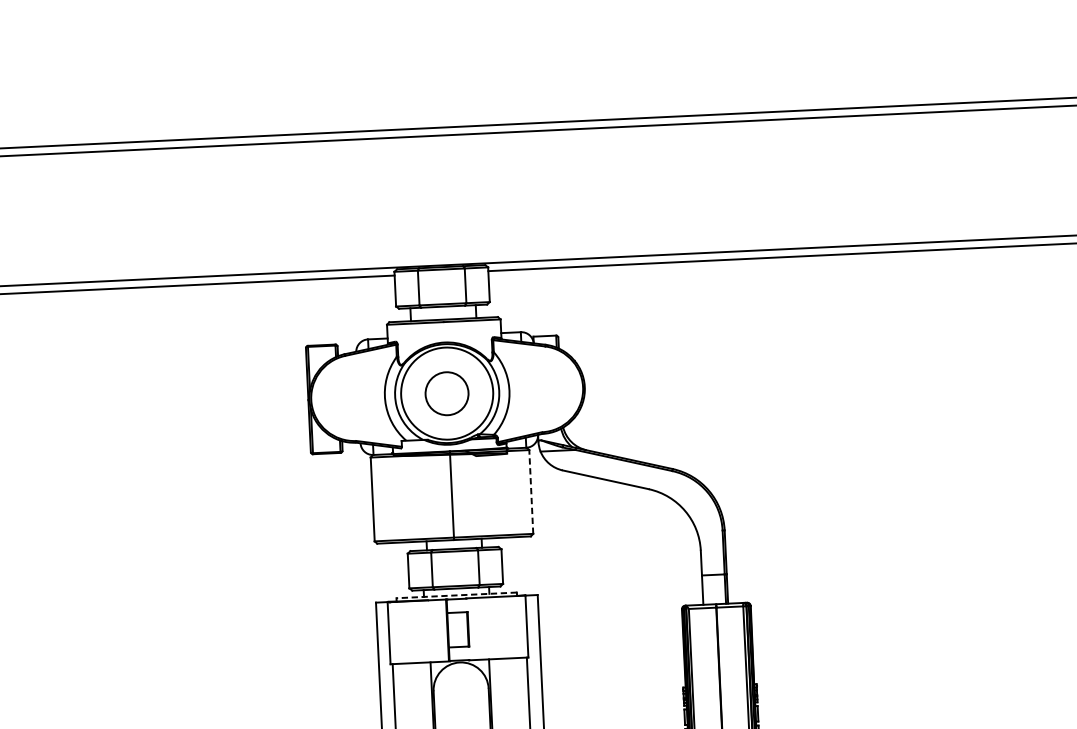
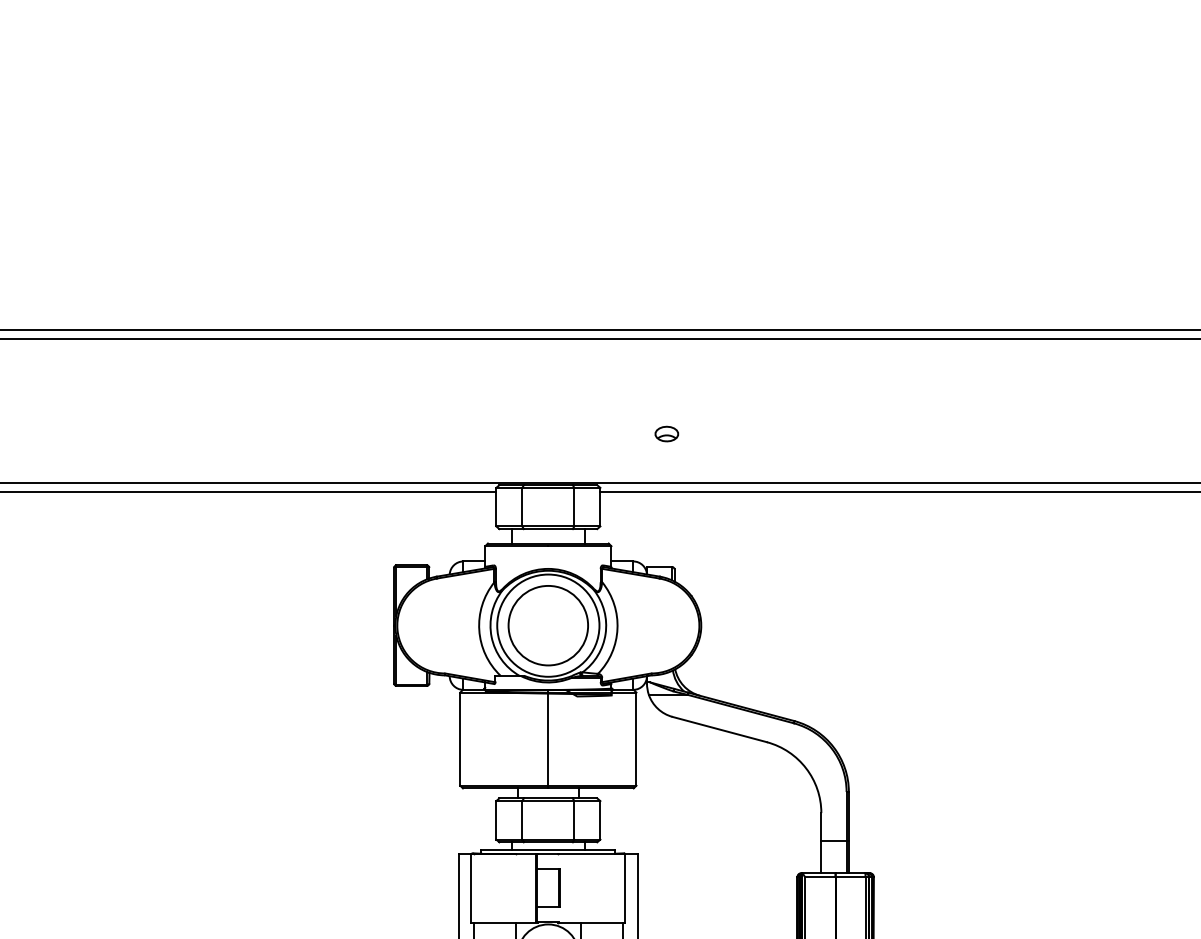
part: (545, 215) -> (666, 433), added
circle: (446, 393) -> (547, 625), size x1.67
line: (531, 492) -> (636, 739), dashed -> solid
line: (456, 595) -> (548, 849), dashed -> solid

